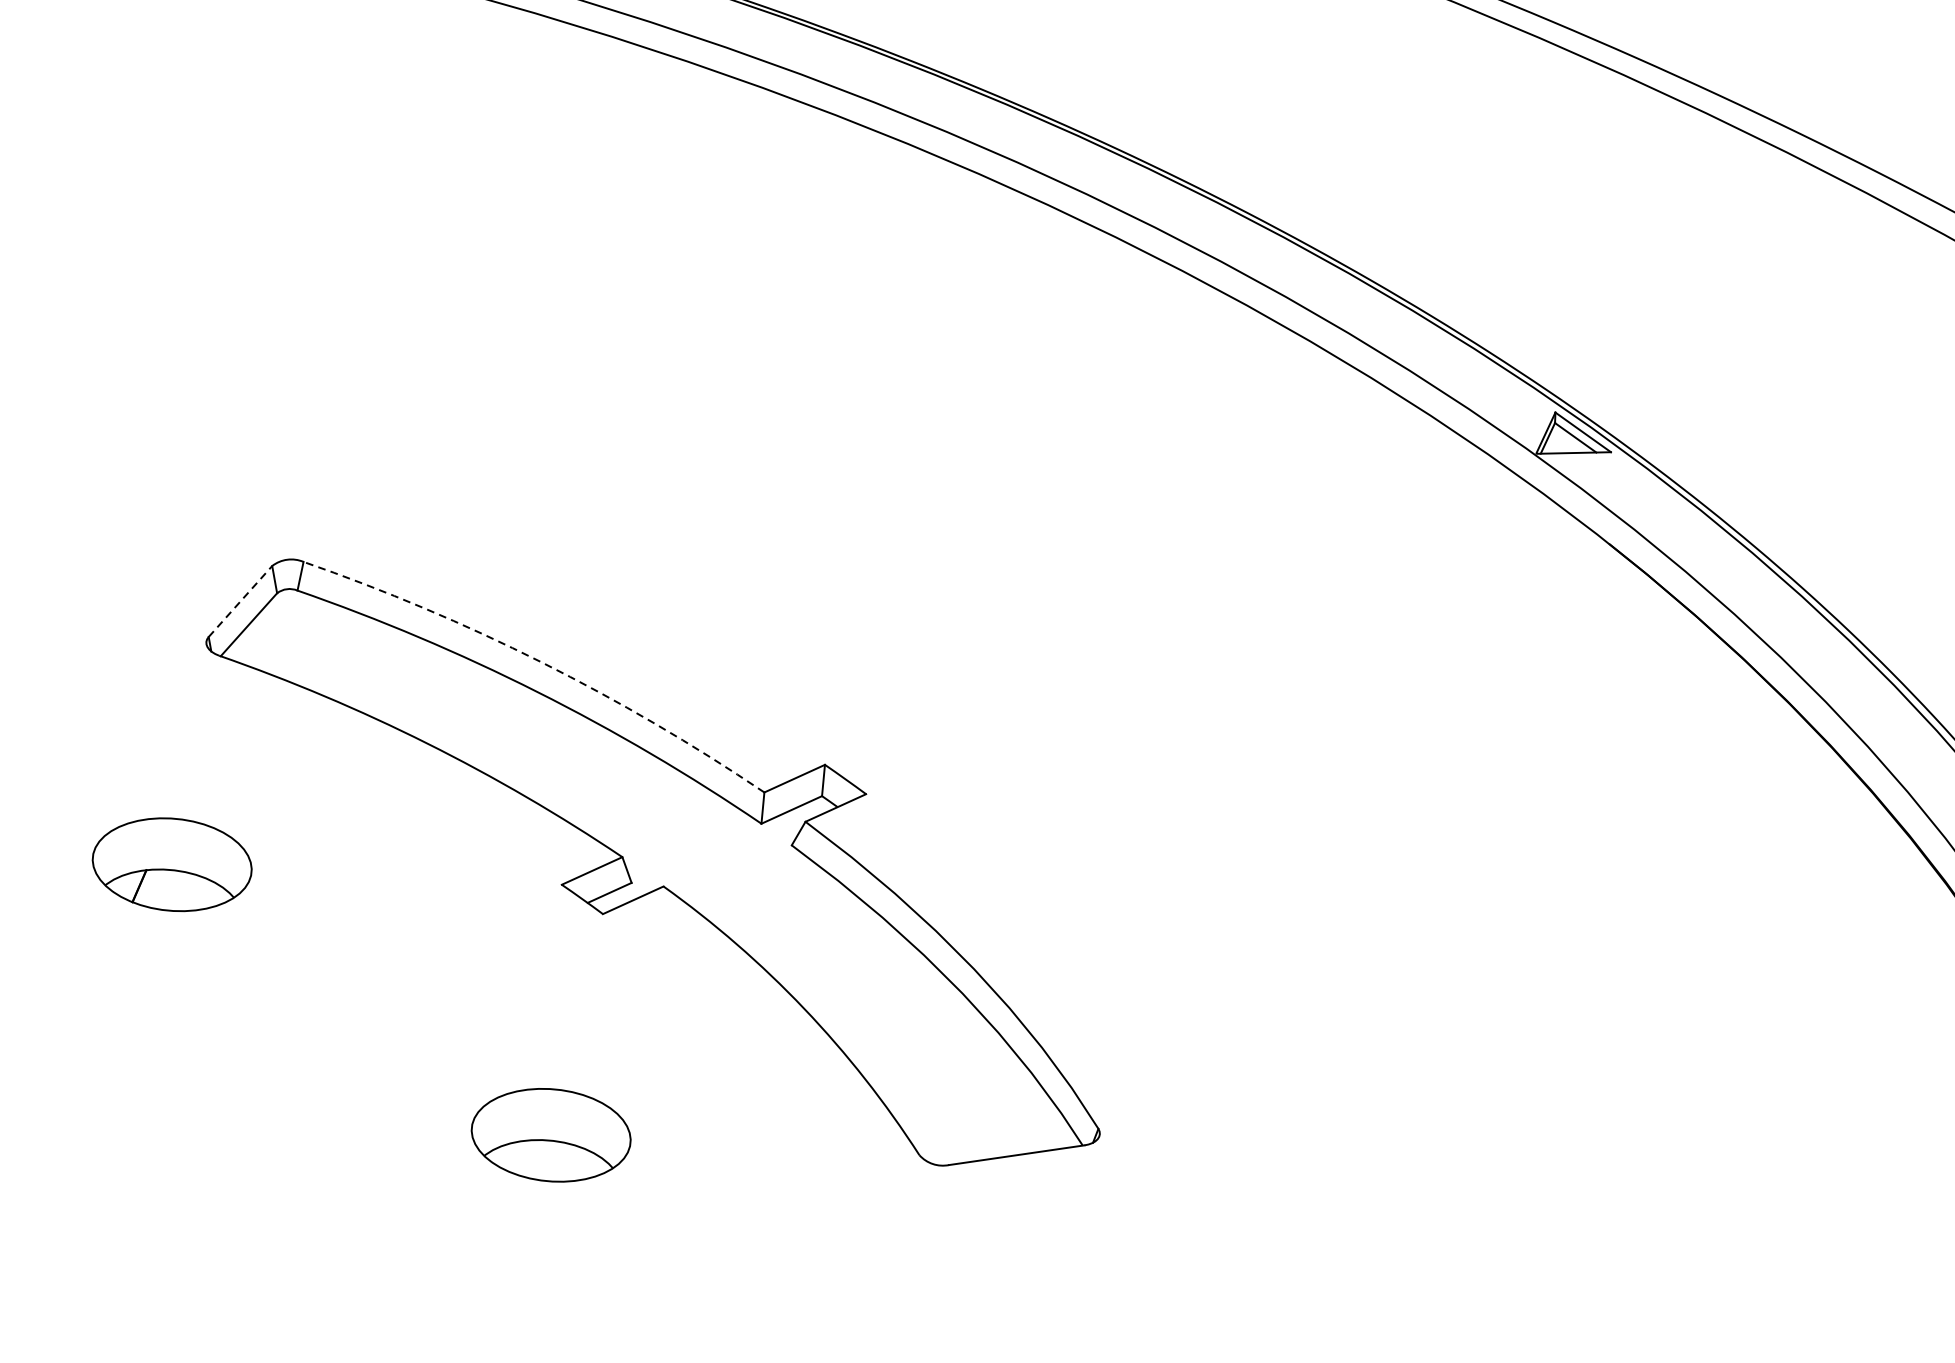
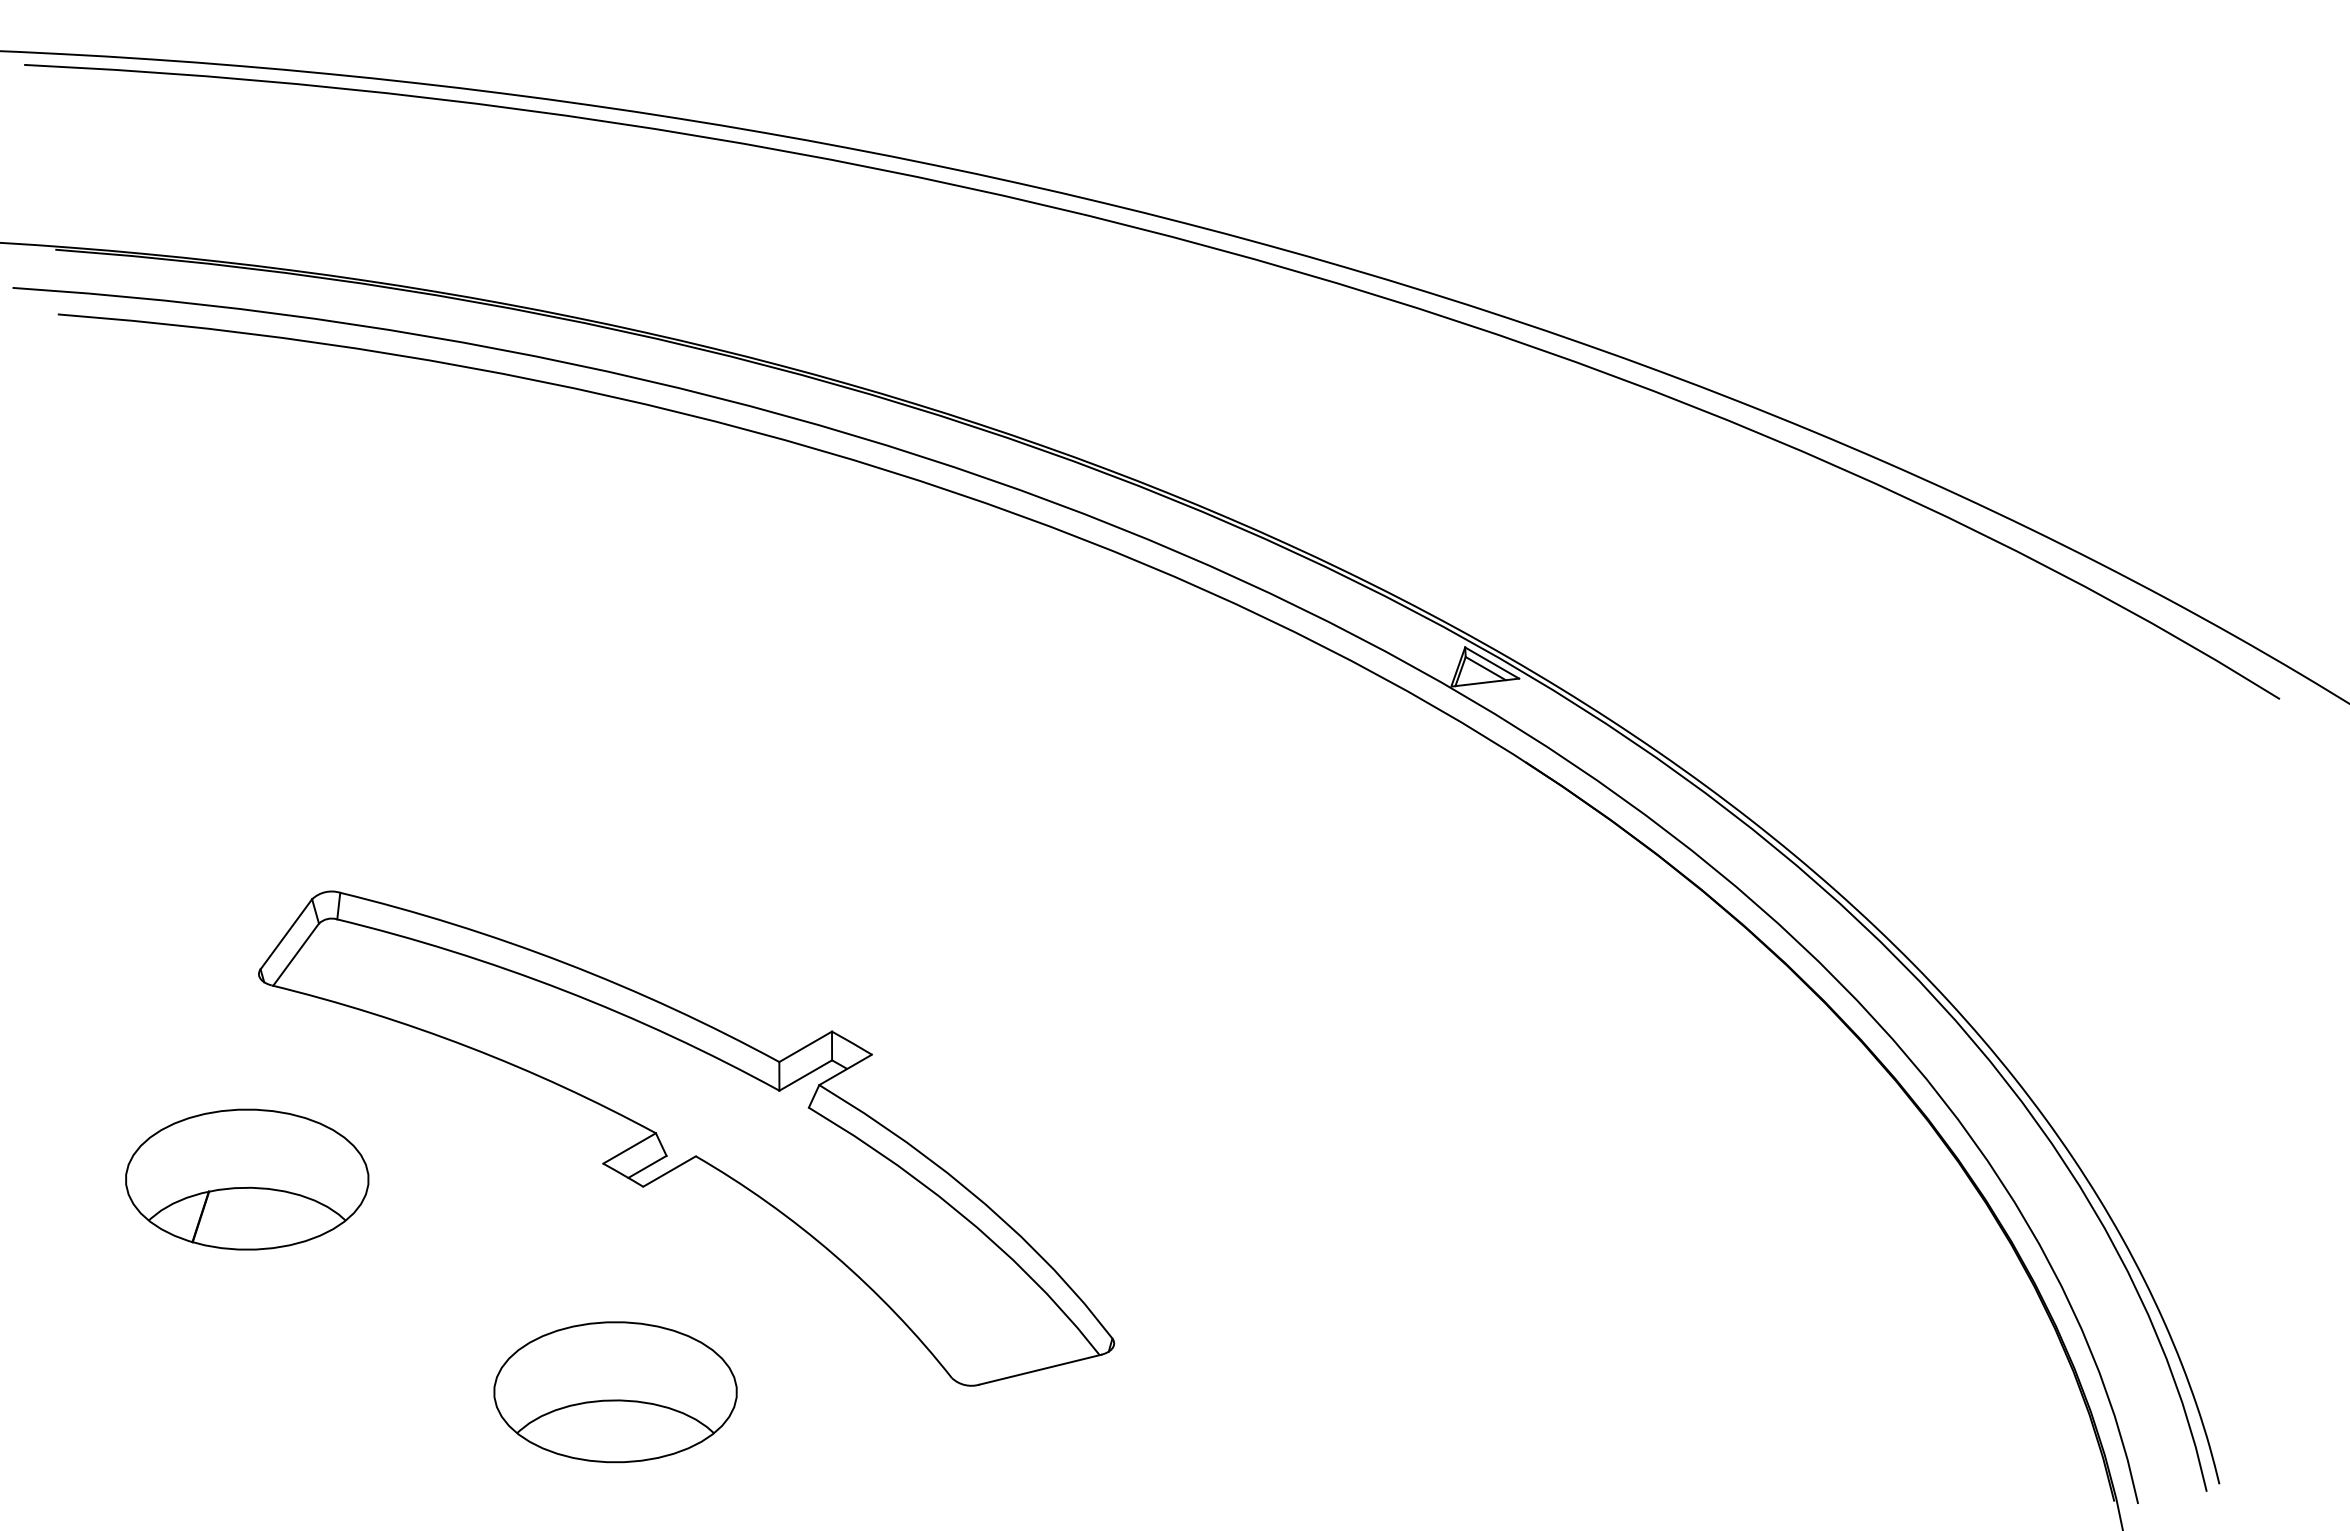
line: (240, 600) -> (286, 933), dashed -> solid
arc: (541, 662) -> (565, 963), dashed -> solid
part: (172, 864) -> (247, 1179), size x1.67
part: (551, 1135) -> (615, 1392), size x1.67

